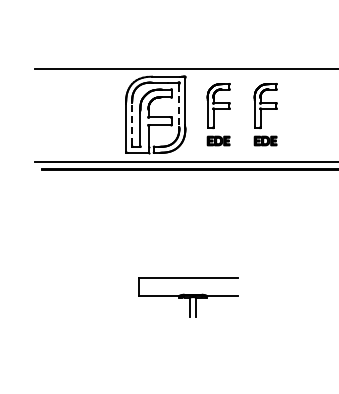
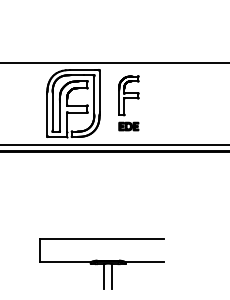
line: (179, 106) -> (94, 96), dashed -> solid
part: (265, 114) -> (169, 103), removed
line: (132, 123) -> (53, 111), dashed -> solid
part: (187, 297) -> (101, 264), size x1.43

